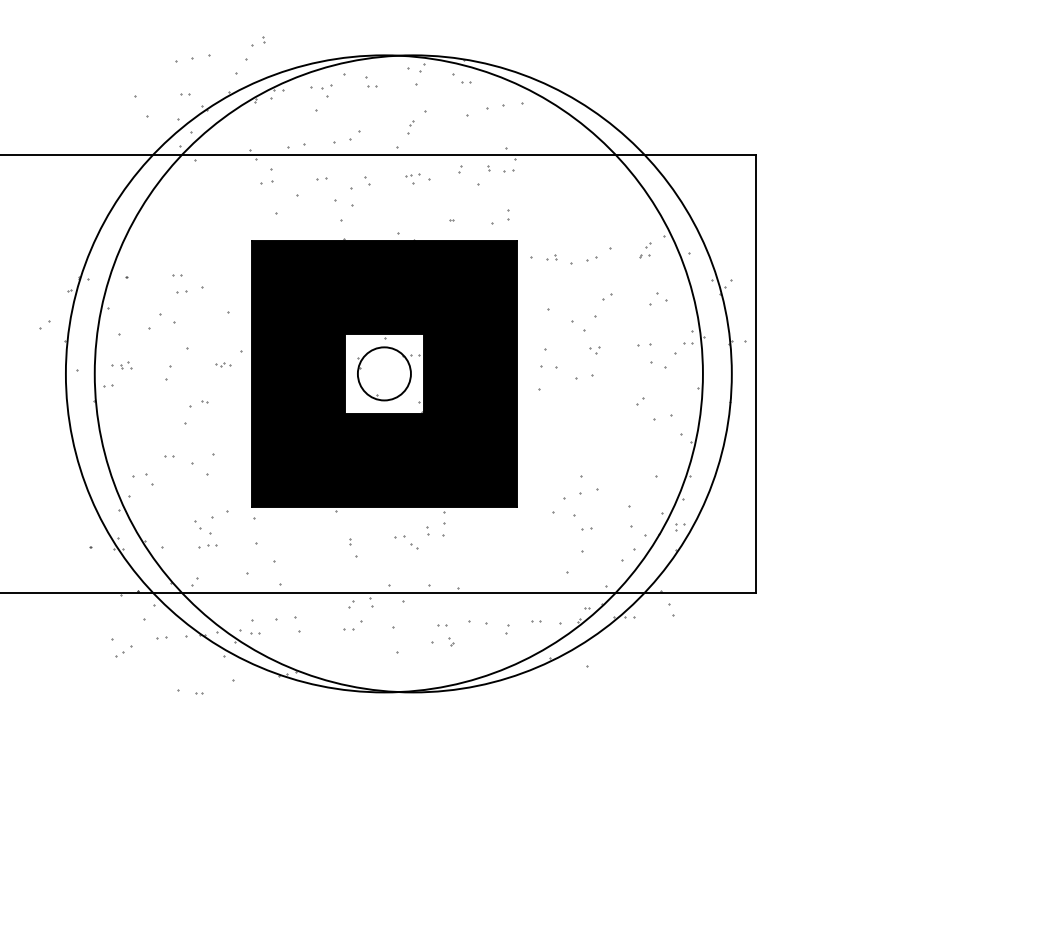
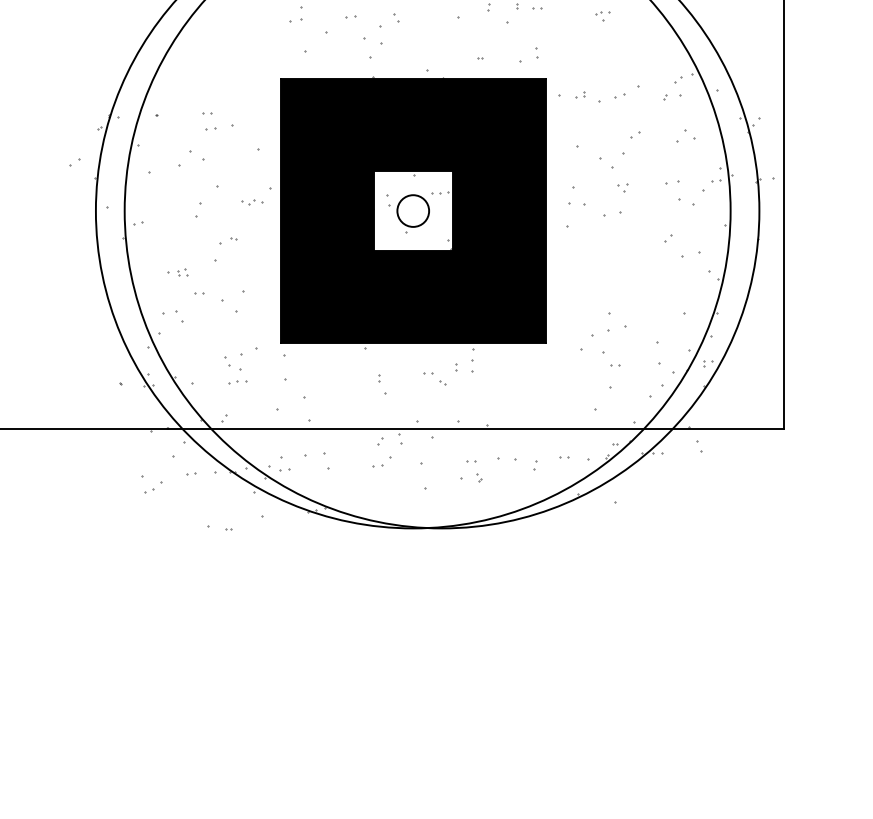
part: (412, 178) -> (602, 16), moved
part: (645, 250) -> (673, 88), size x1.6
part: (223, 364) -> (252, 201), size x1.4
part: (121, 365) -> (178, 272), moved
circle: (383, 373) -> (412, 210), size x0.6

